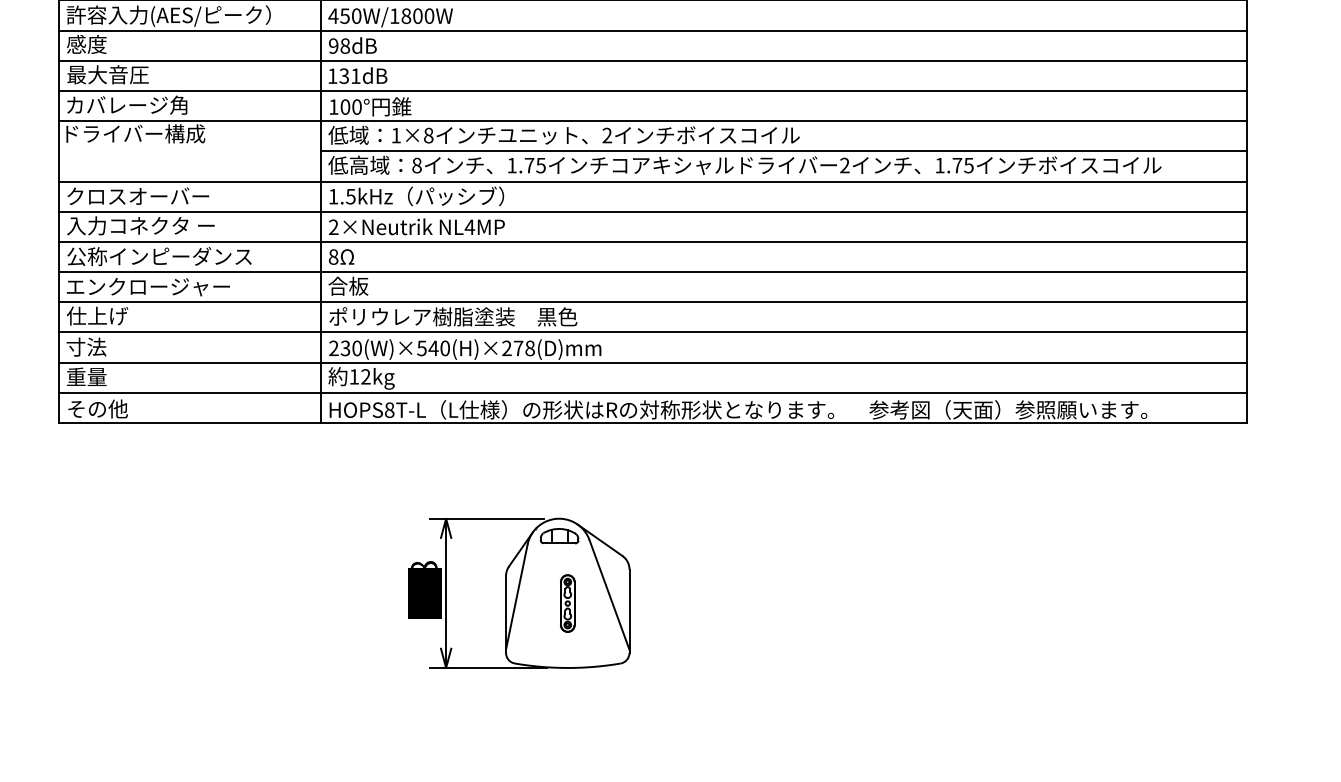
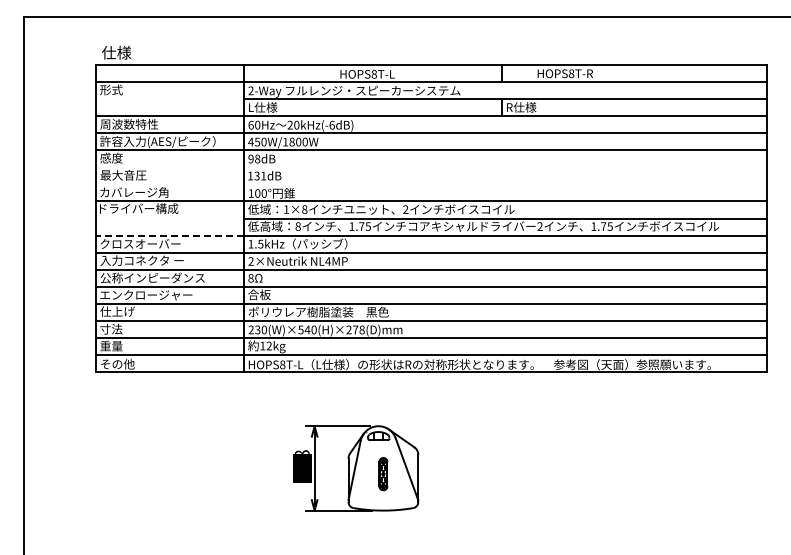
line: (652, 61) -> (431, 167), removed
line: (652, 91) -> (431, 184), removed
line: (189, 181) -> (169, 235), solid -> dashed

